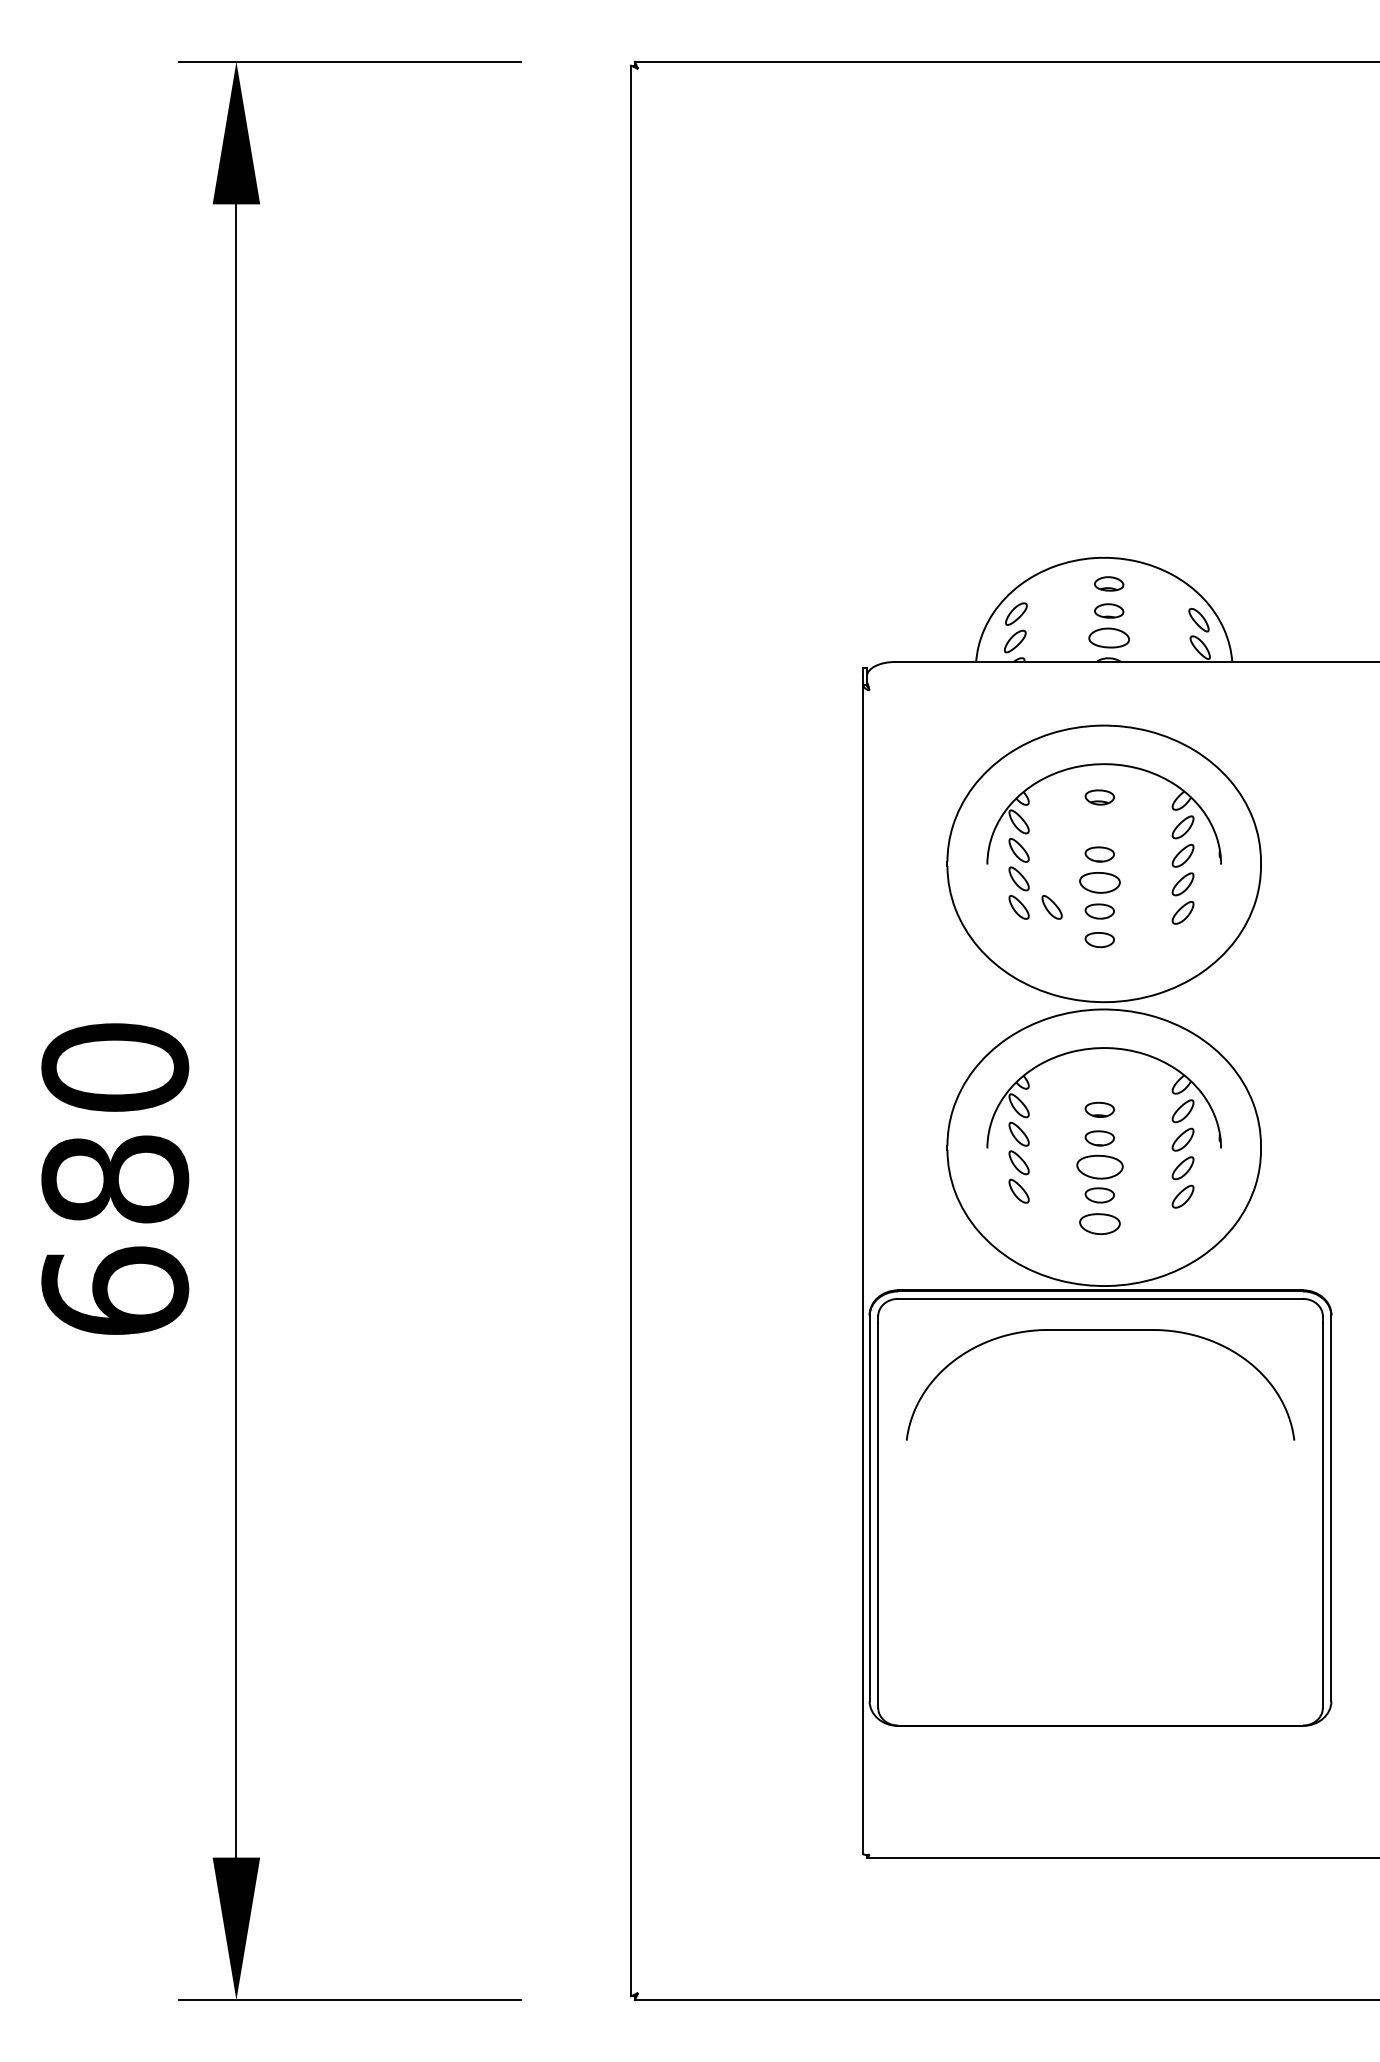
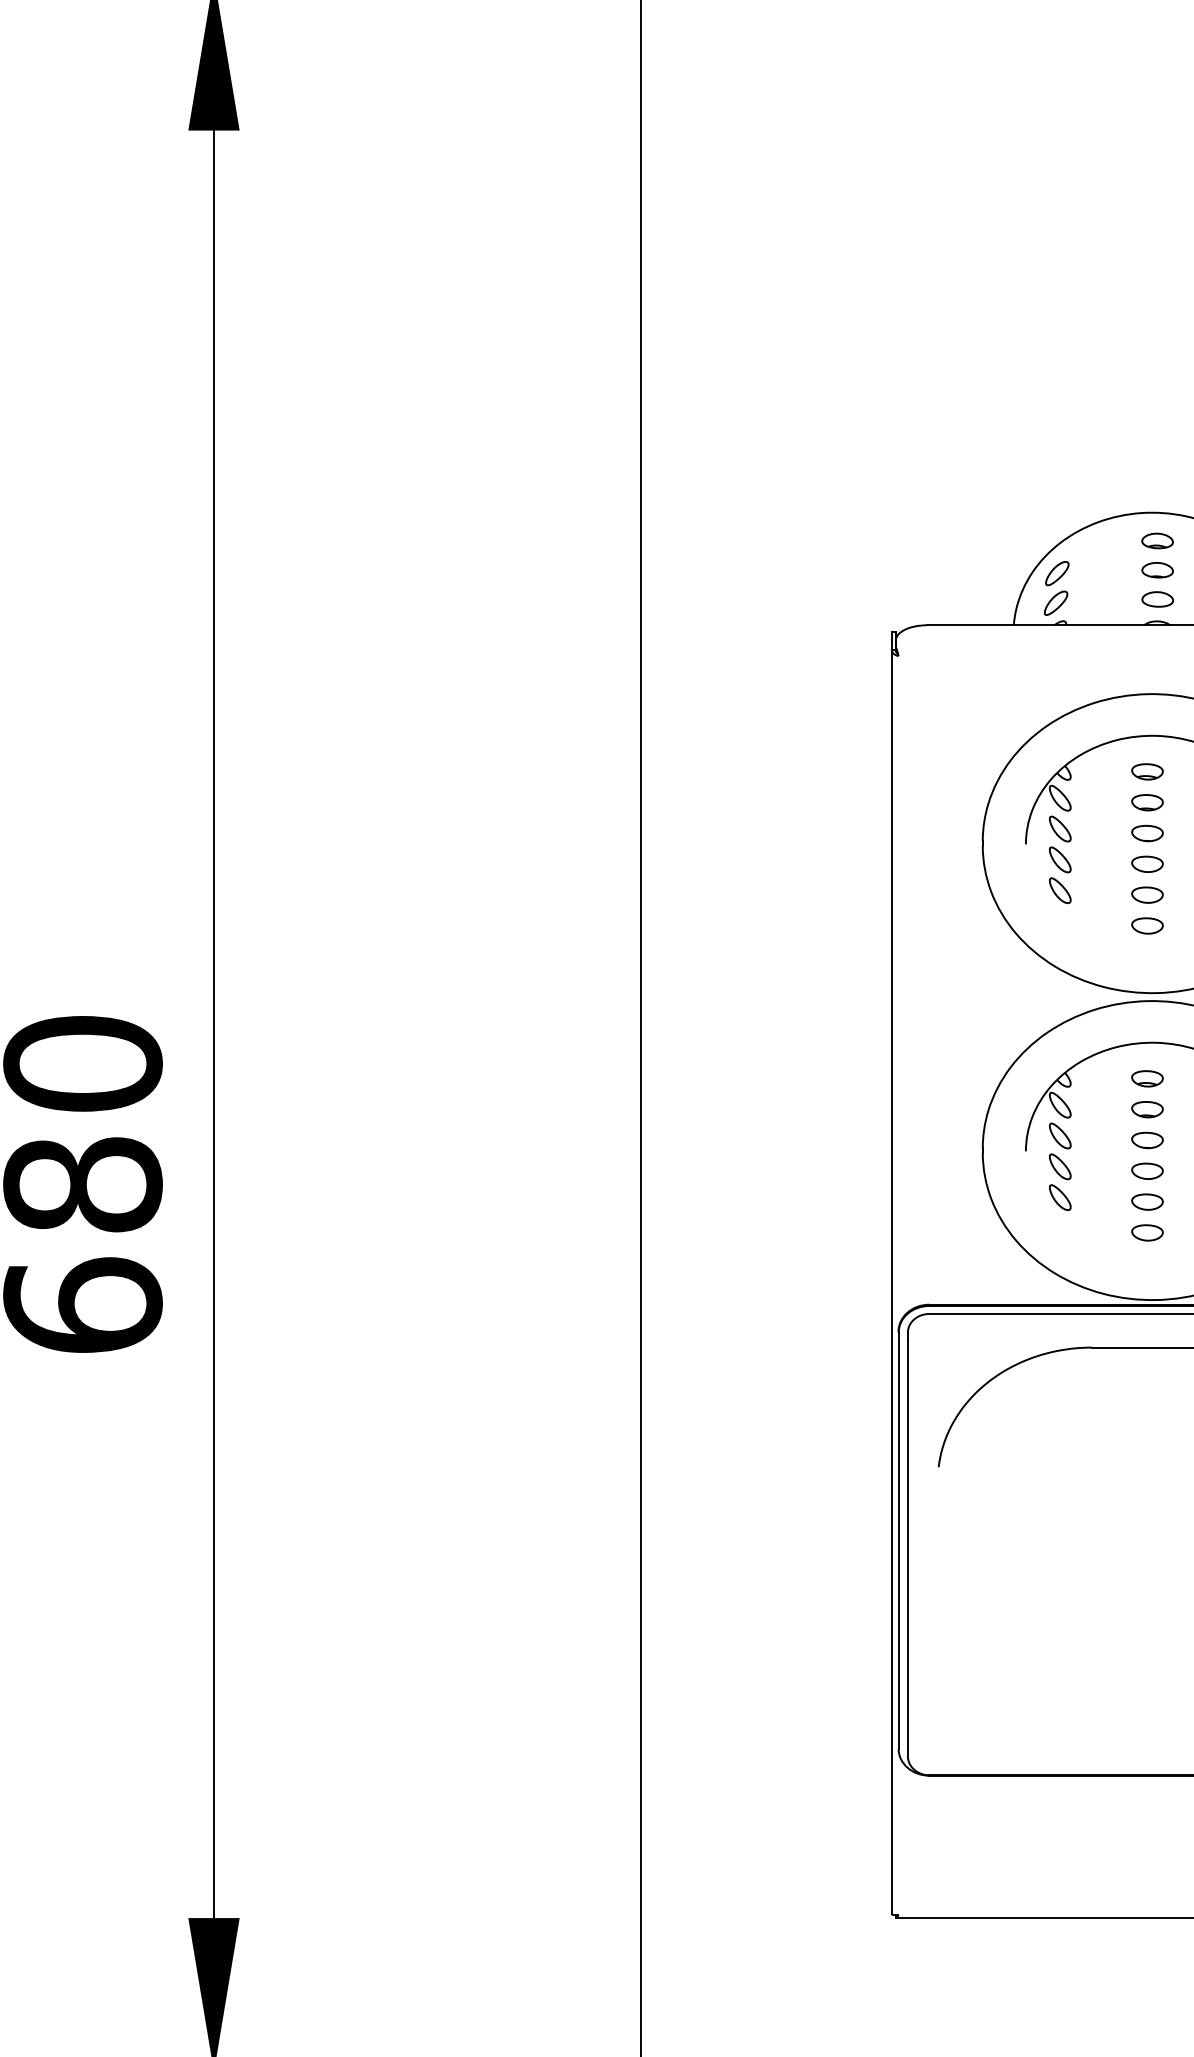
part: (1109, 637) -> (1157, 598), size x0.71
part: (1099, 826) -> (1147, 803), added
part: (1099, 883) -> (1147, 864), size x0.71
part: (1051, 907) -> (1095, 890), removed
part: (1099, 1081) -> (1147, 1078), added
part: (1099, 1166) -> (1147, 1170), size x0.62
part: (1099, 1223) -> (1147, 1232), size x0.71

